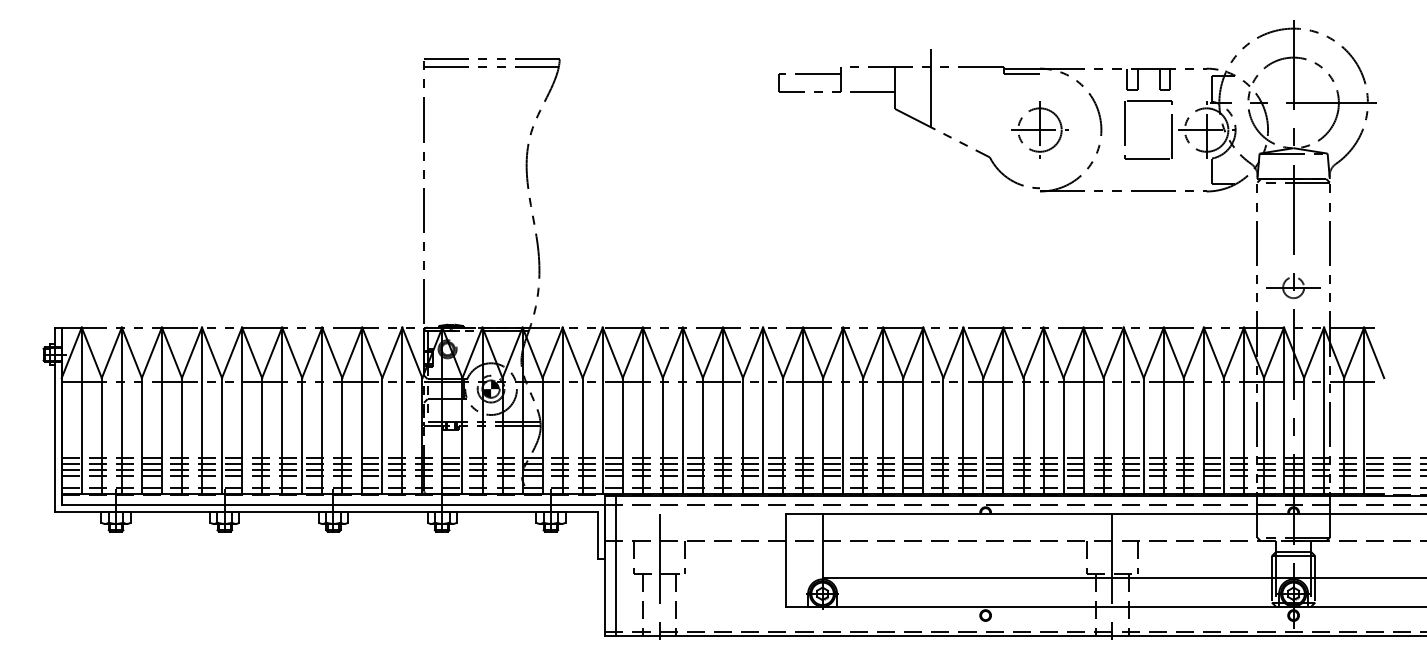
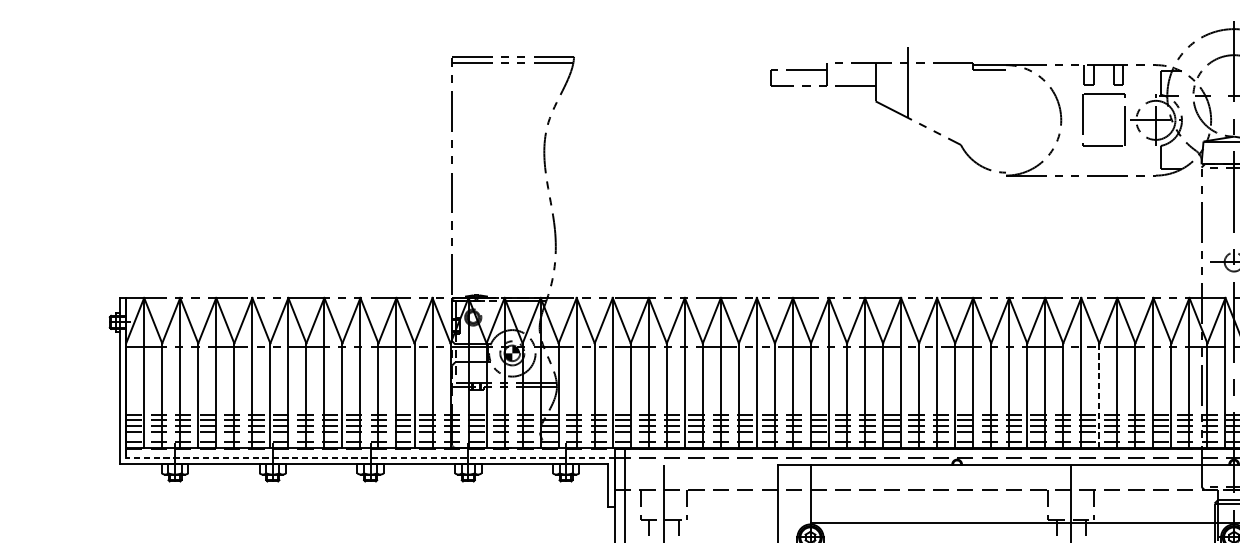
part: (1039, 129) -> (1005, 119), removed
line: (1143, 436) -> (1099, 395), solid -> dashed
line: (333, 505) -> (370, 458), solid -> dashed

